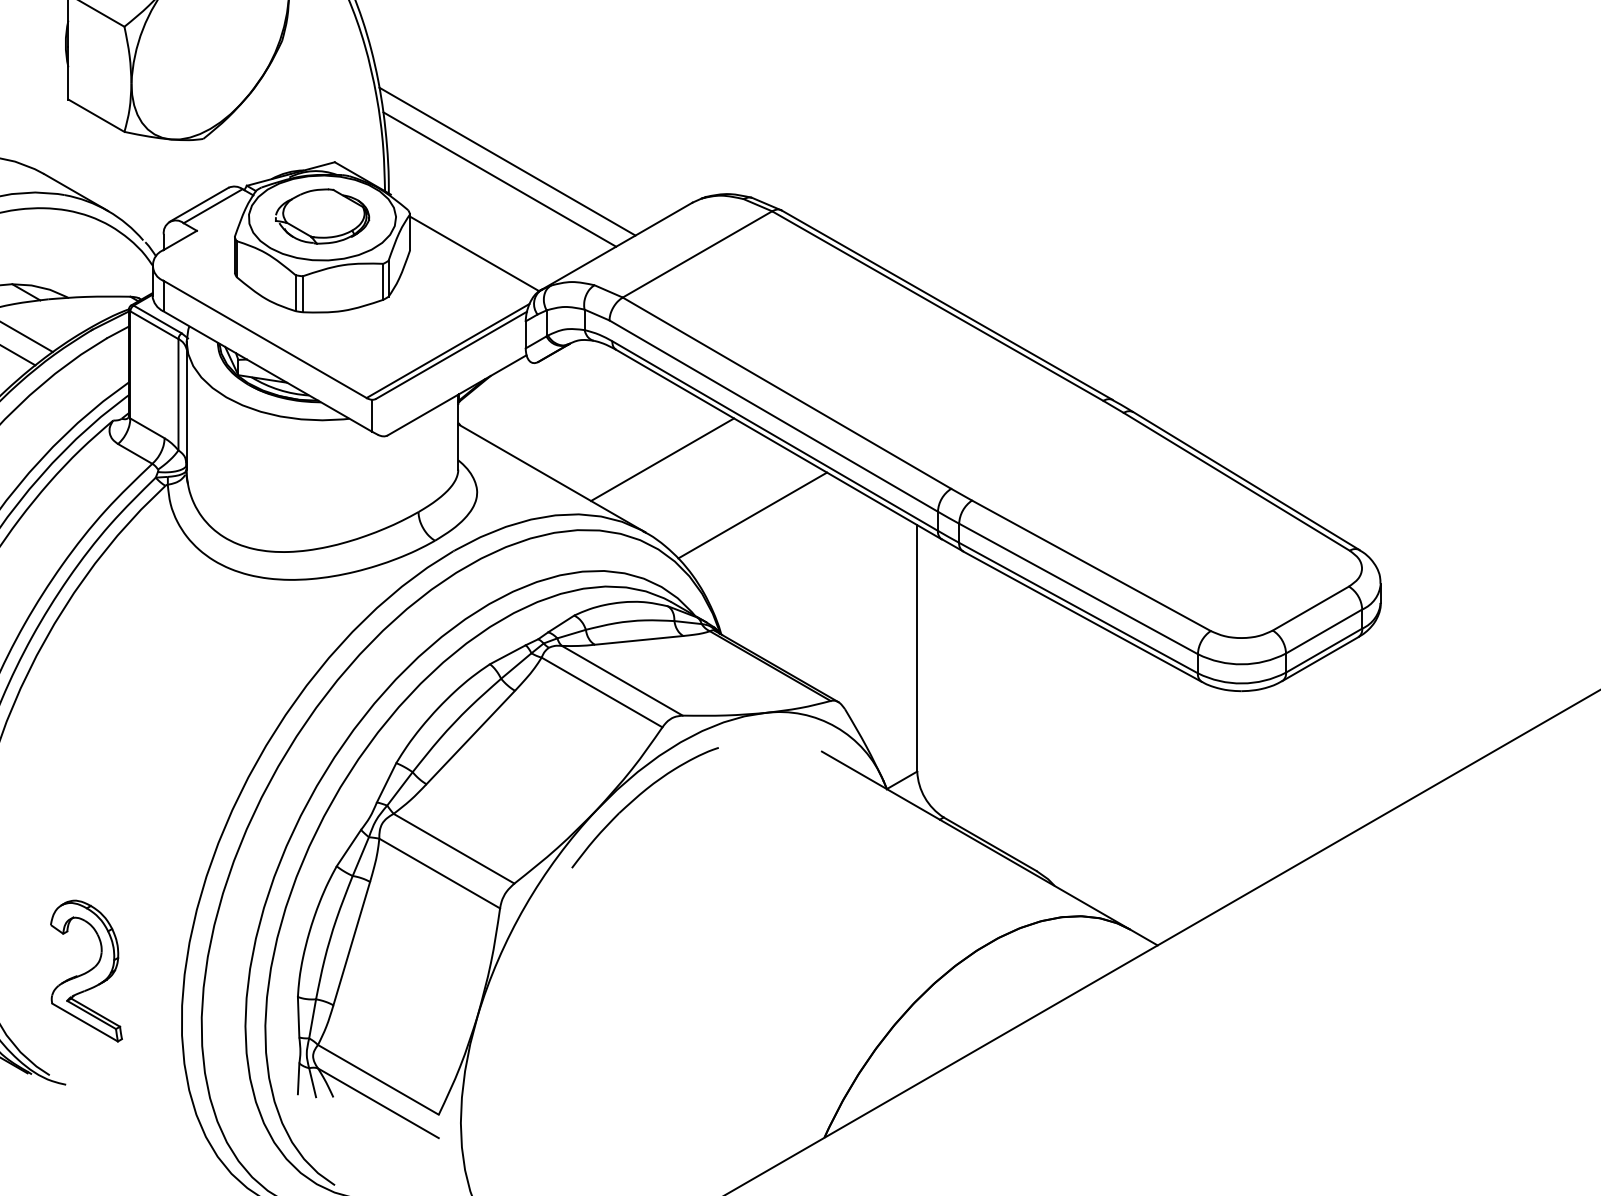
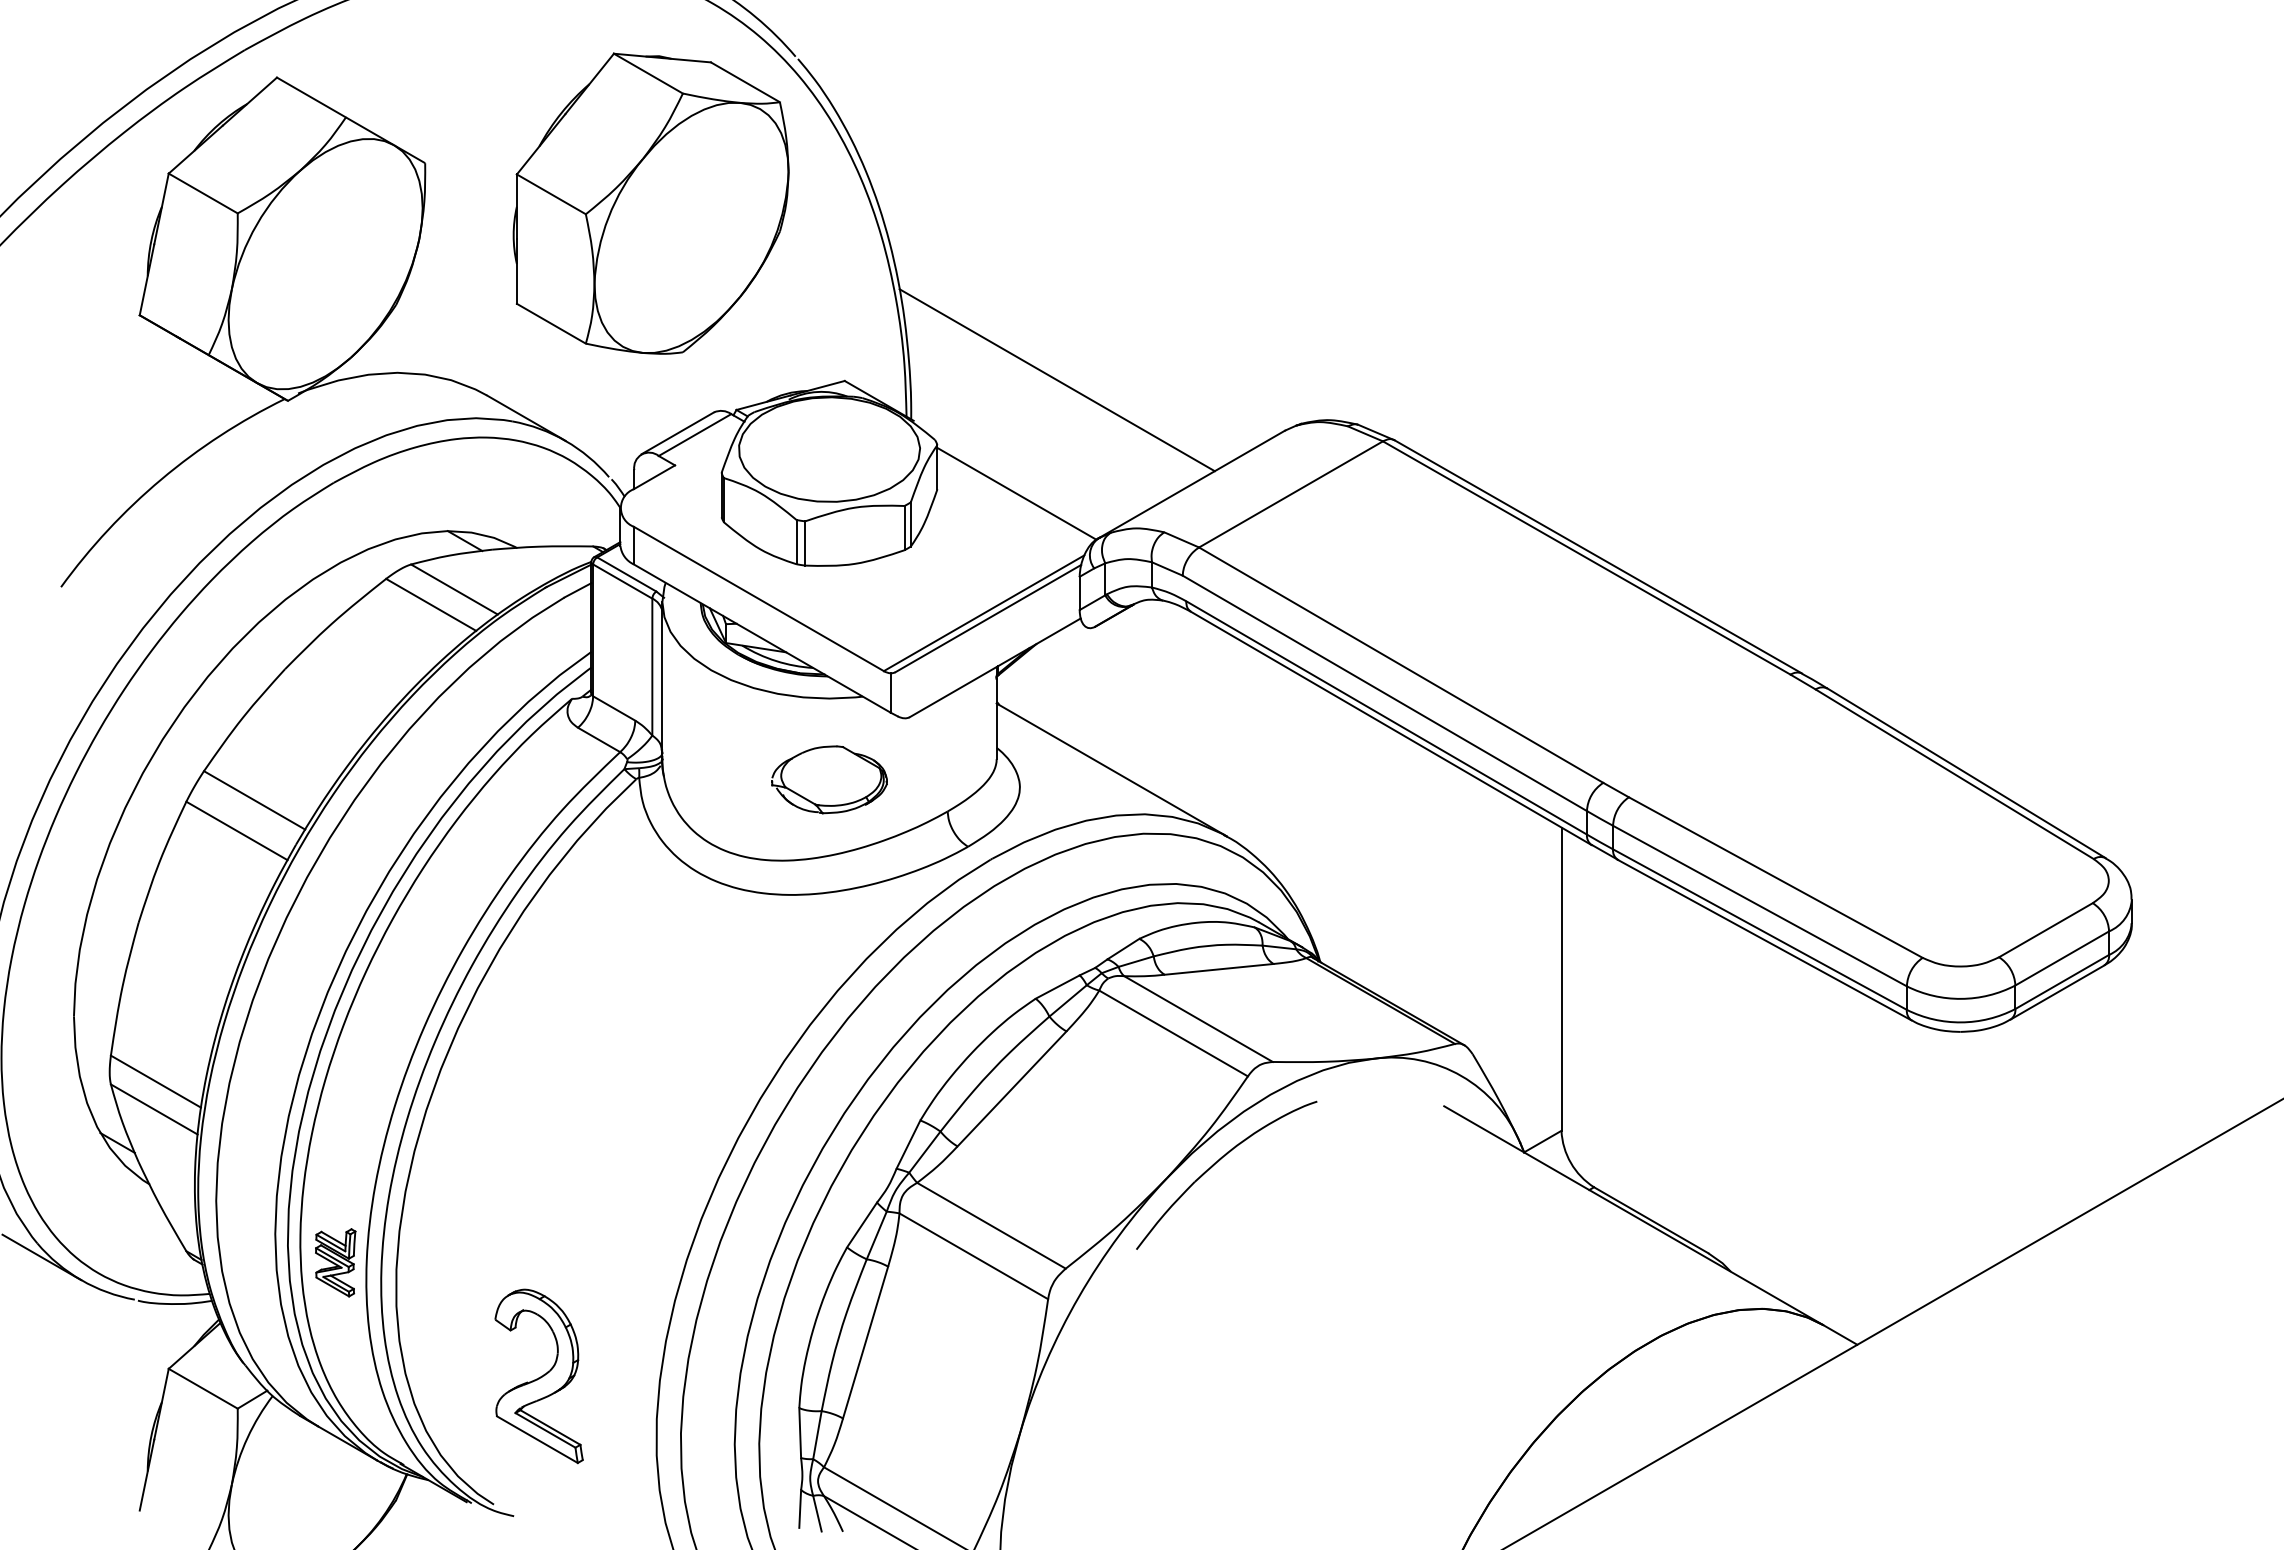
line: (499, 178) -> (1047, 401), removed
part: (322, 216) -> (829, 779), moved
line: (662, 459) -> (1248, 746), removed
line: (752, 515) -> (1358, 815), removed

